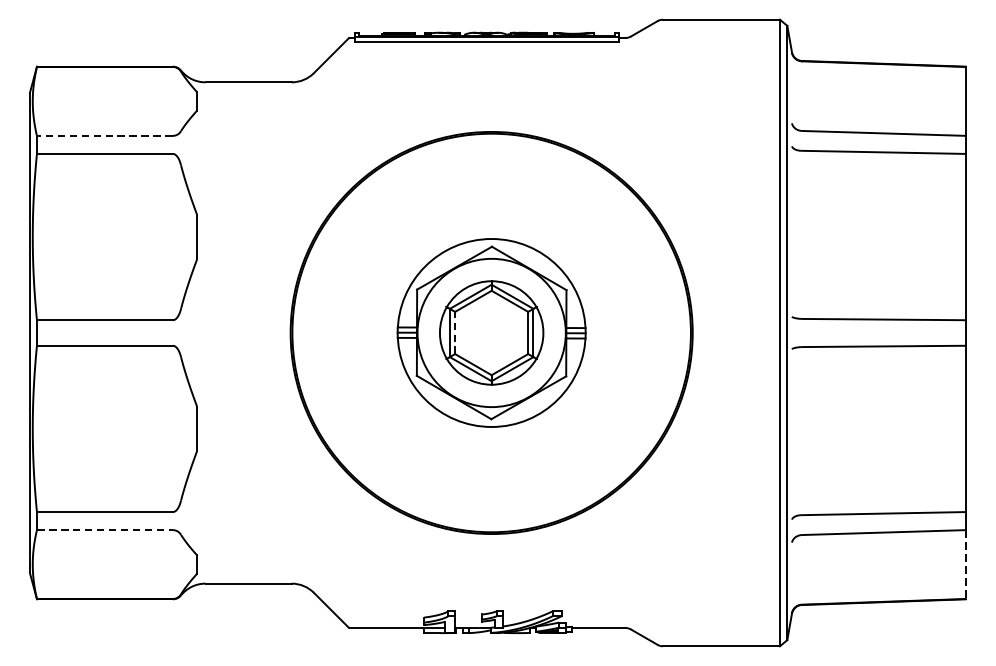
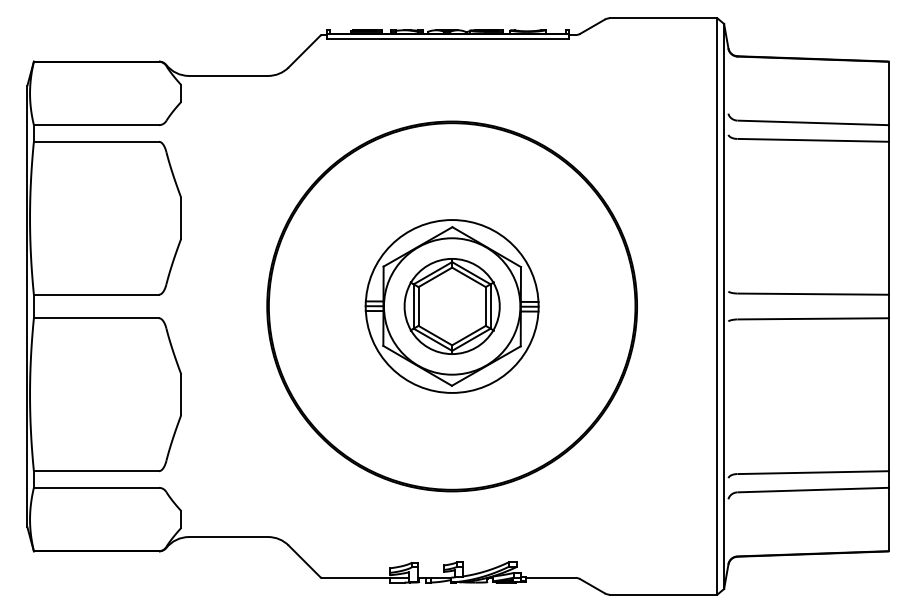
line: (105, 136) -> (96, 125), dashed -> solid
line: (455, 333) -> (418, 306), dashed -> solid
line: (105, 529) -> (96, 487), dashed -> solid
line: (965, 564) -> (888, 519), dashed -> solid

